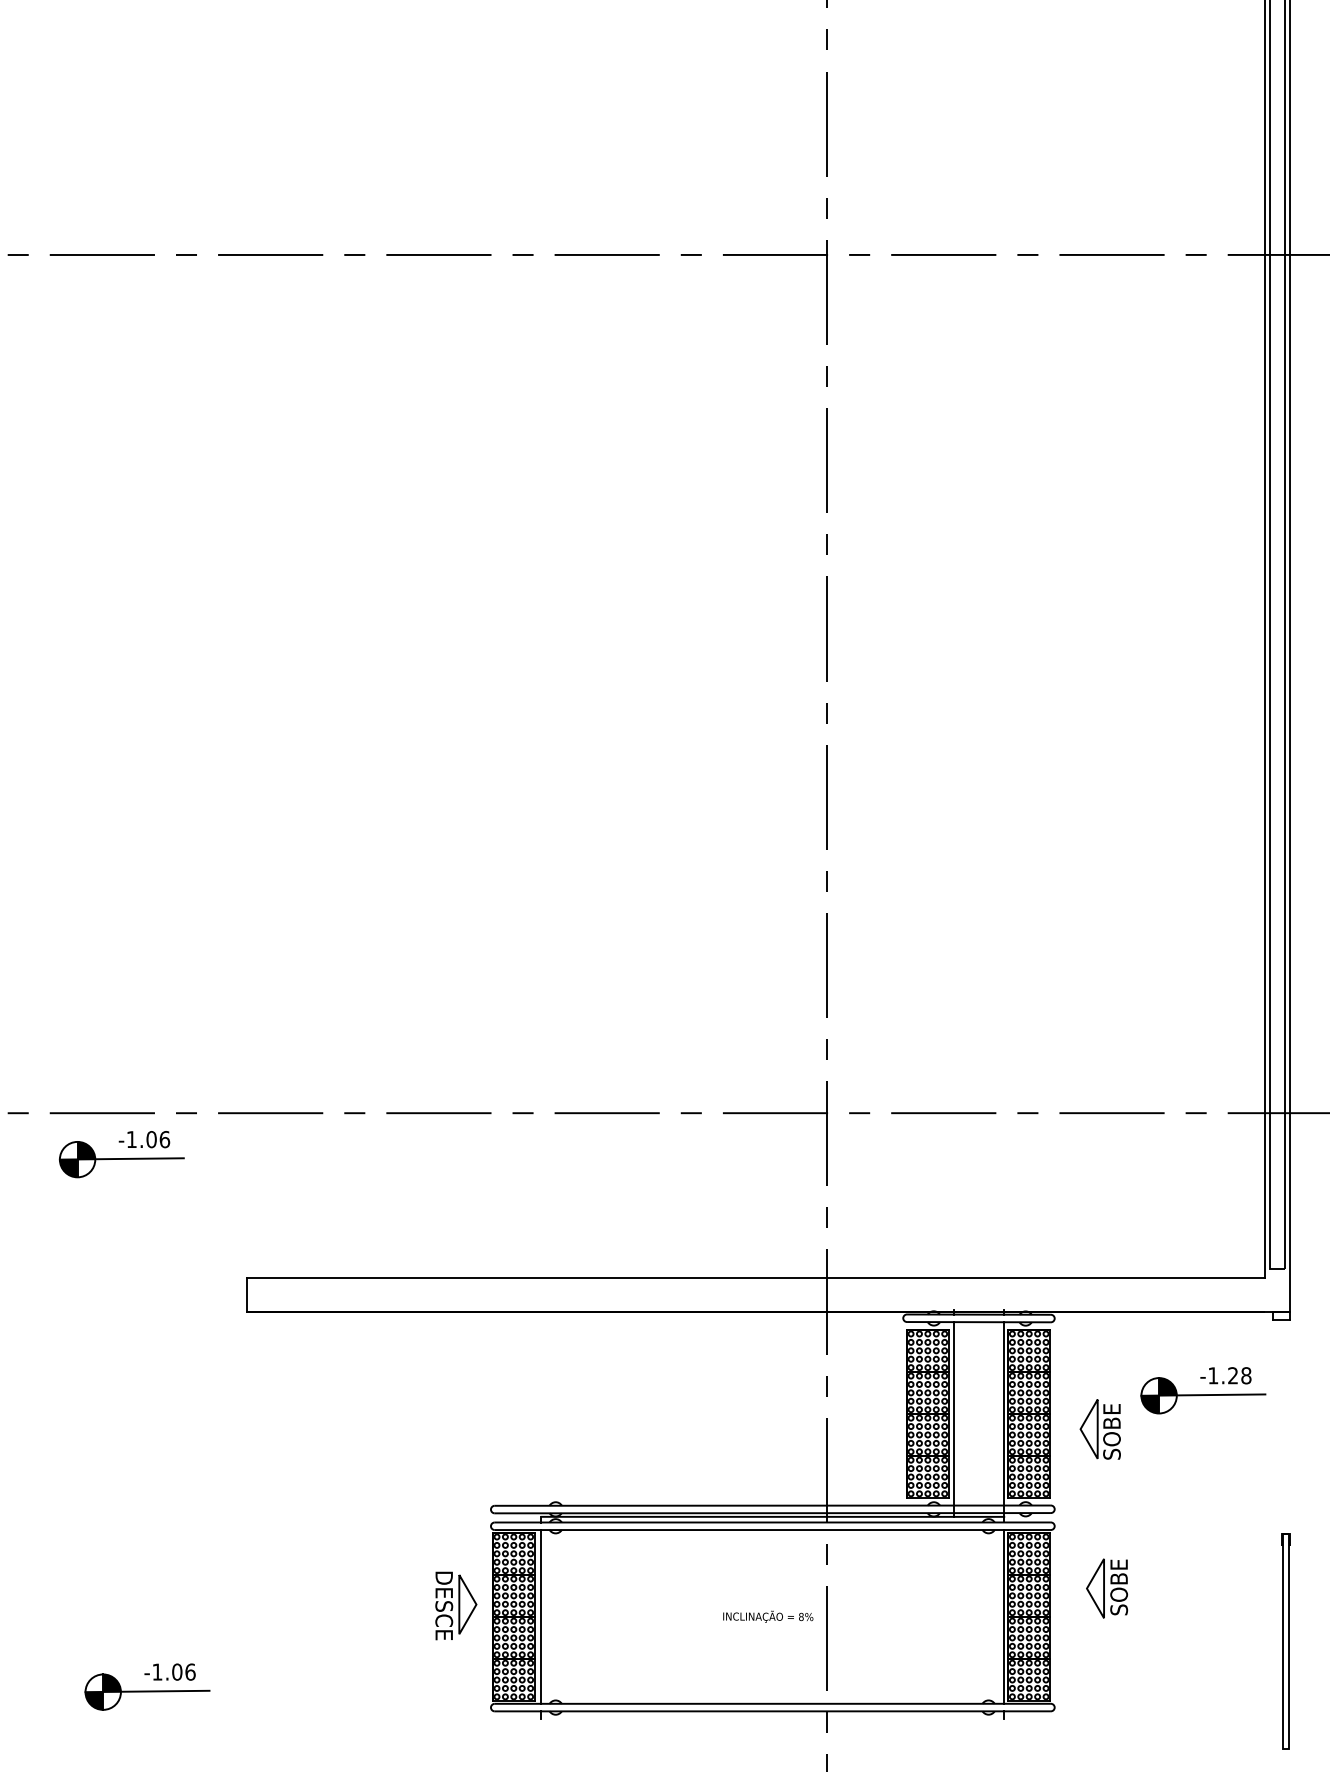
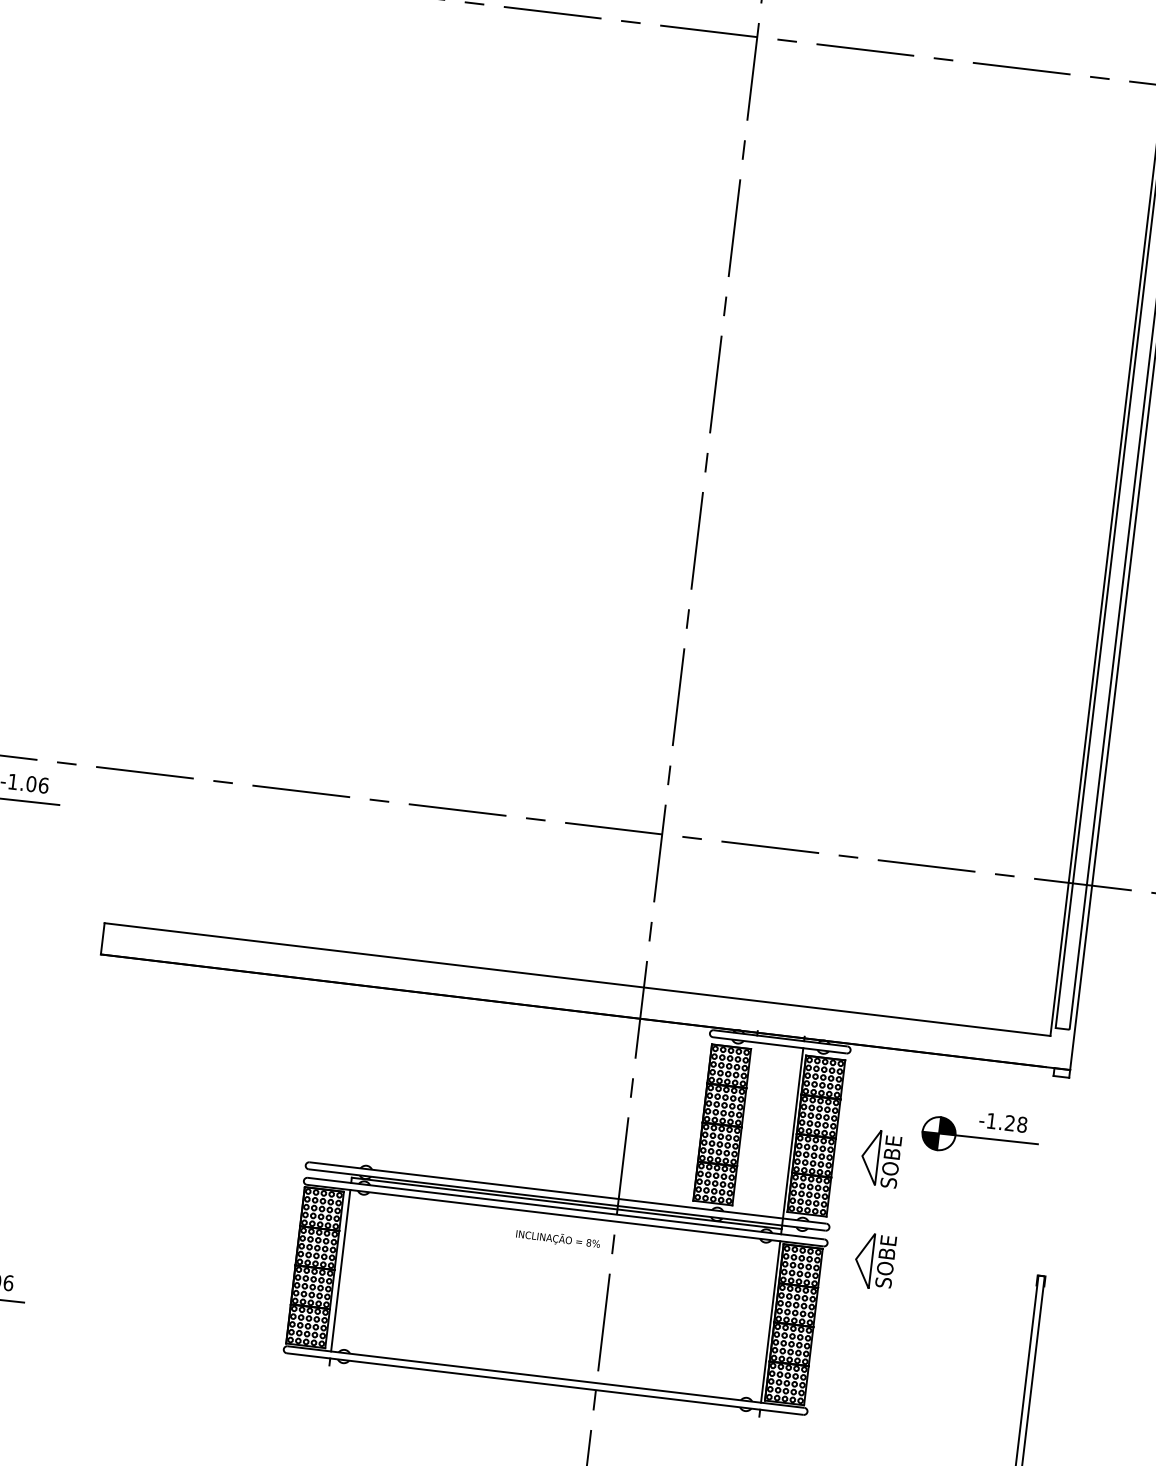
line: (953, 1419) -> (745, 1132), removed
part: (1107, 1588) -> (875, 1261), moved
part: (456, 1605) -> (263, 1250), removed
text: (768, 1616) -> (558, 1238), moved

